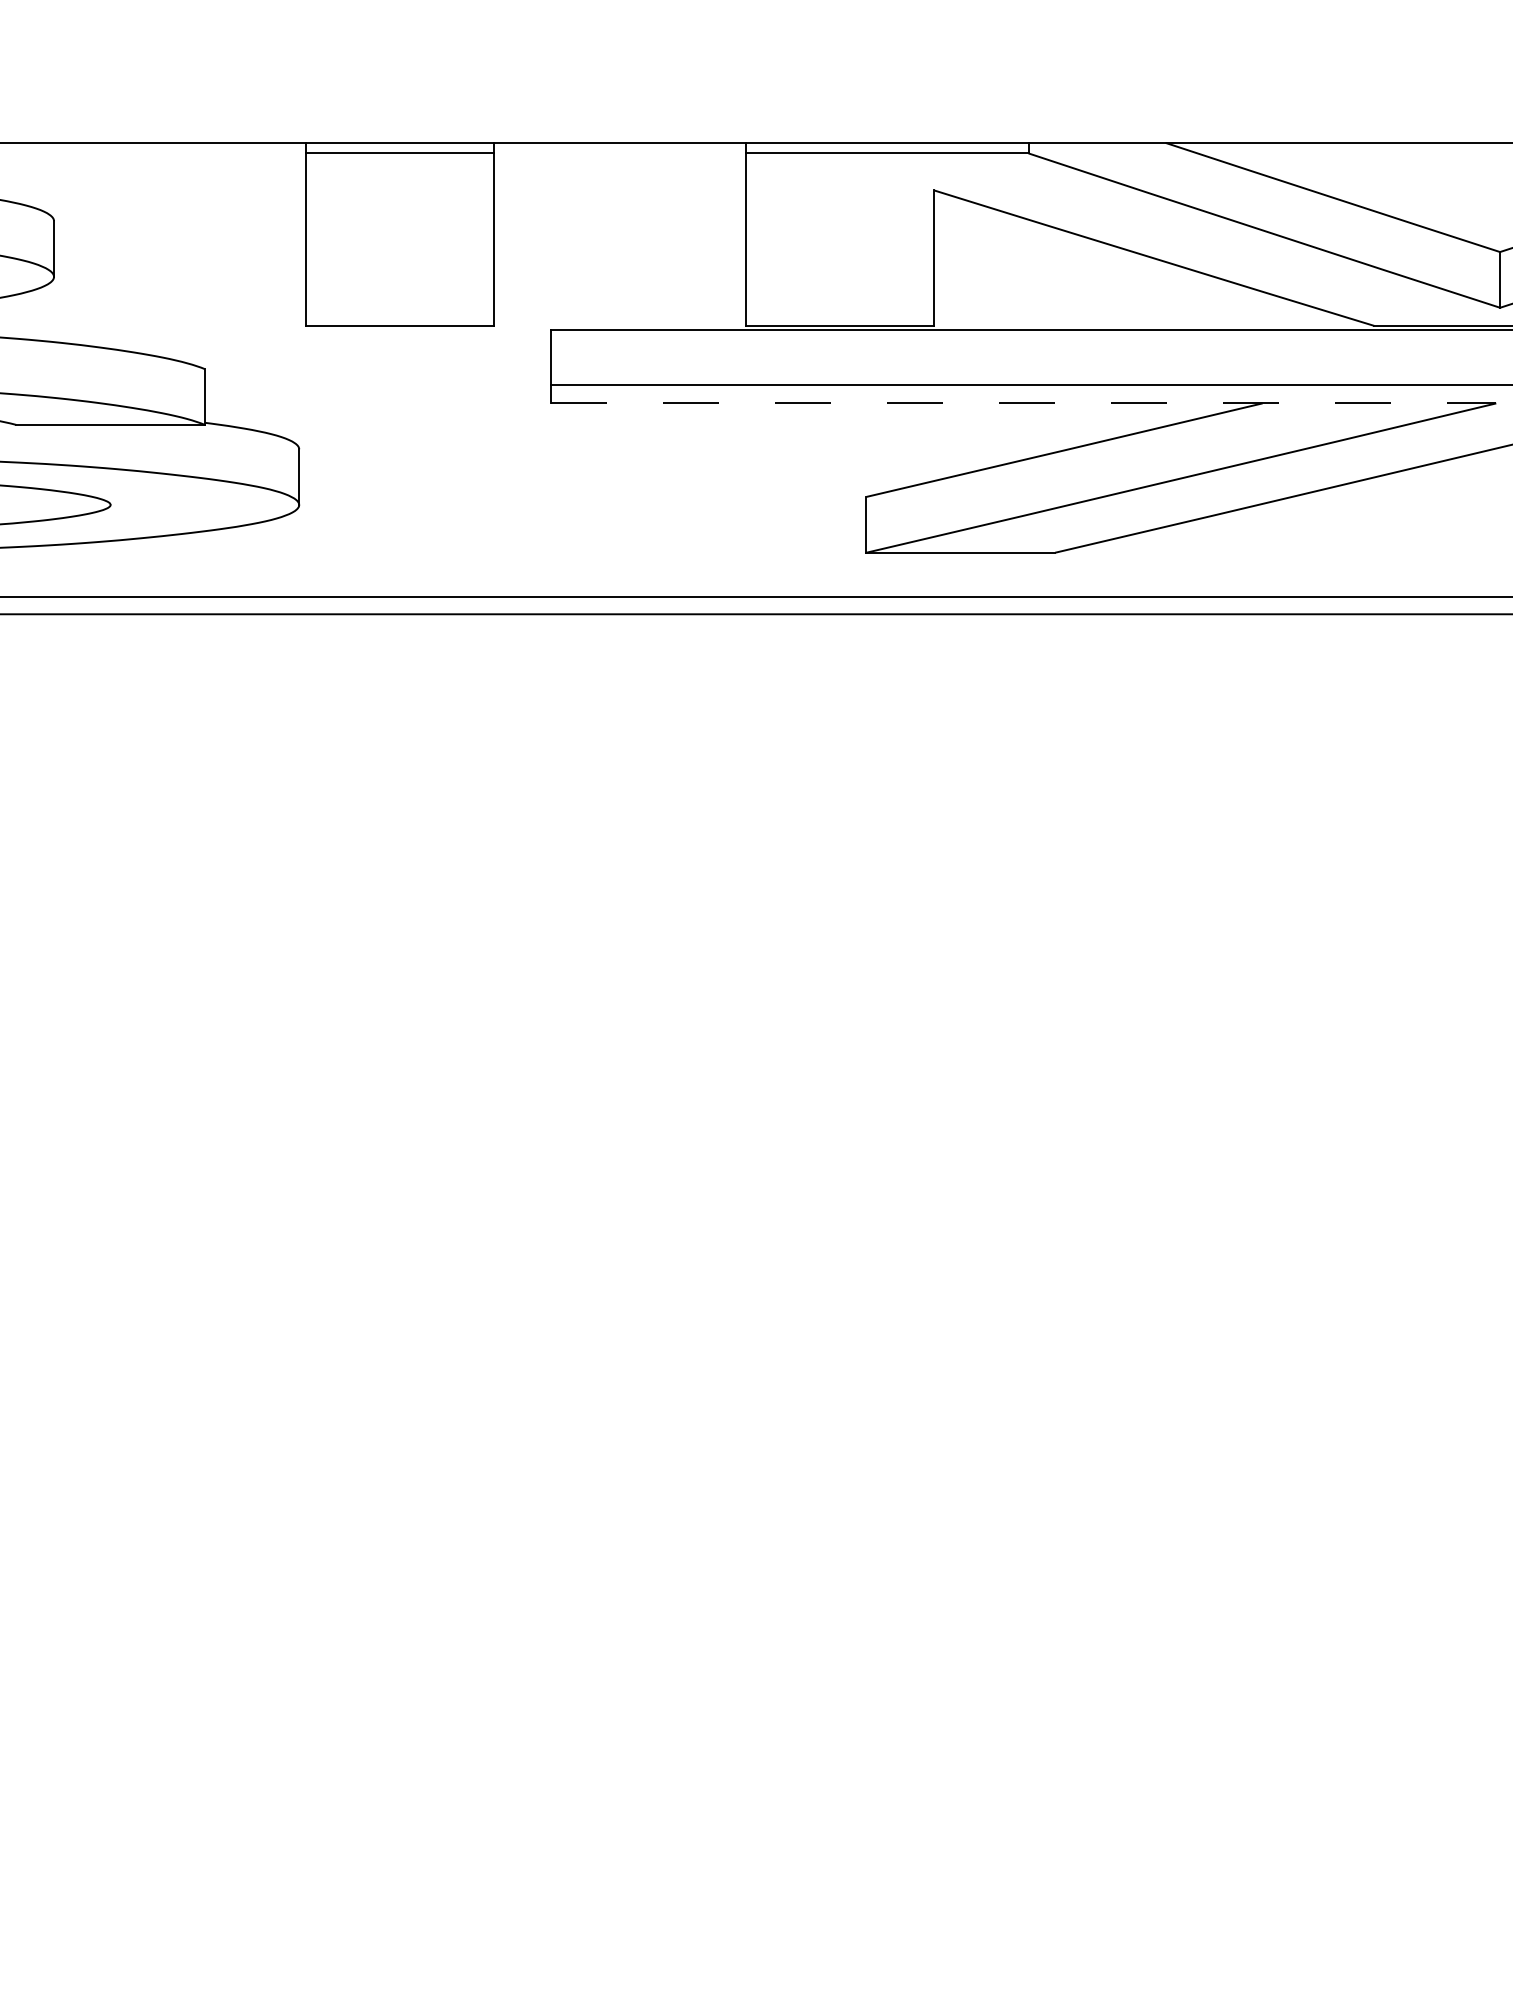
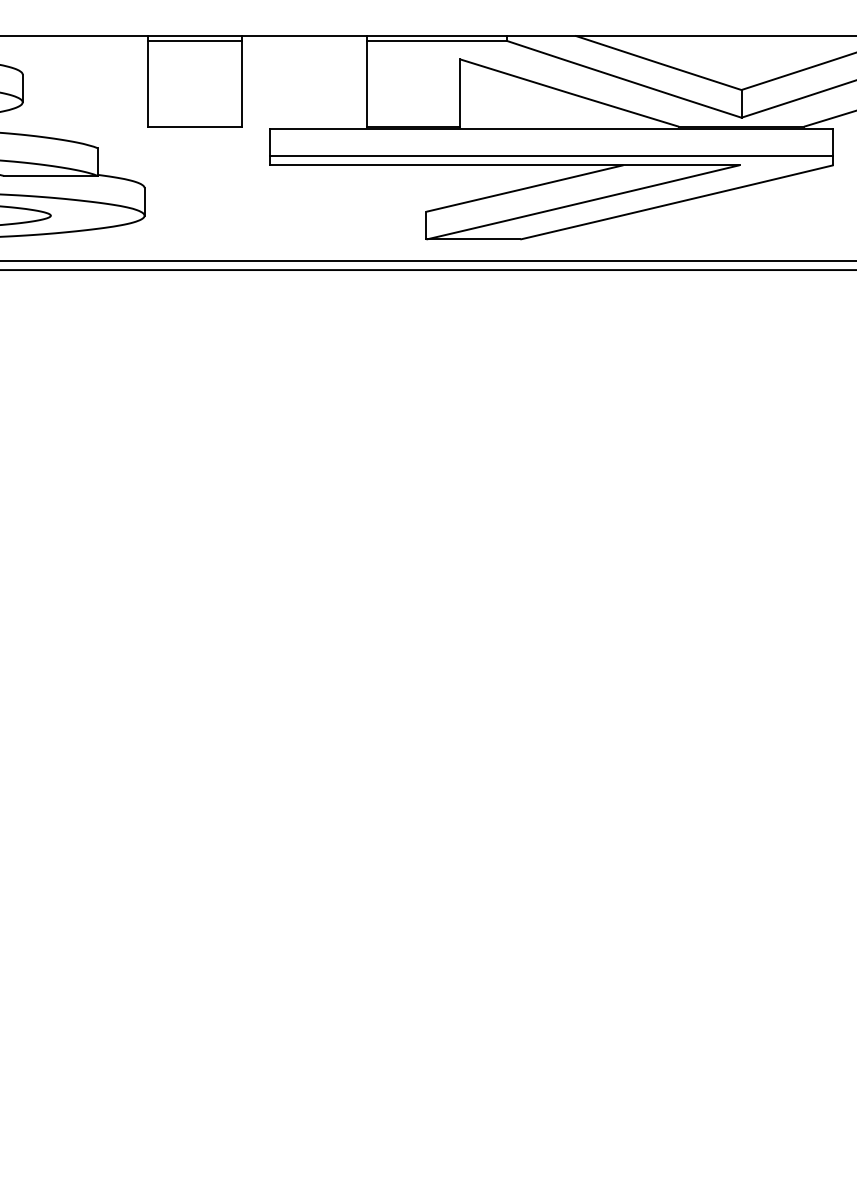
line: (1023, 403) -> (504, 165), dashed -> solid

